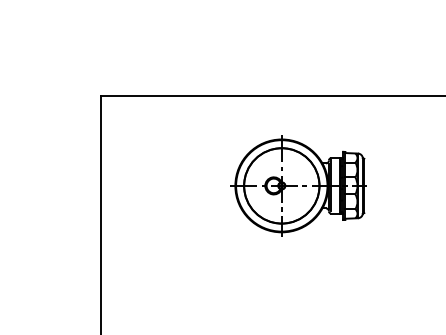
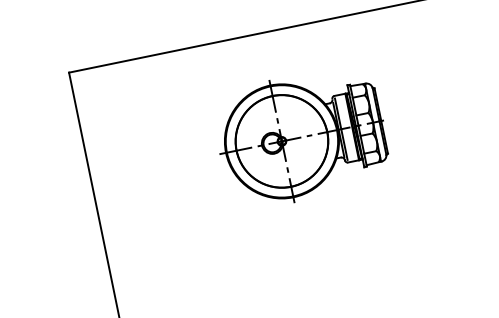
part: (298, 185) -> (301, 136), moved

